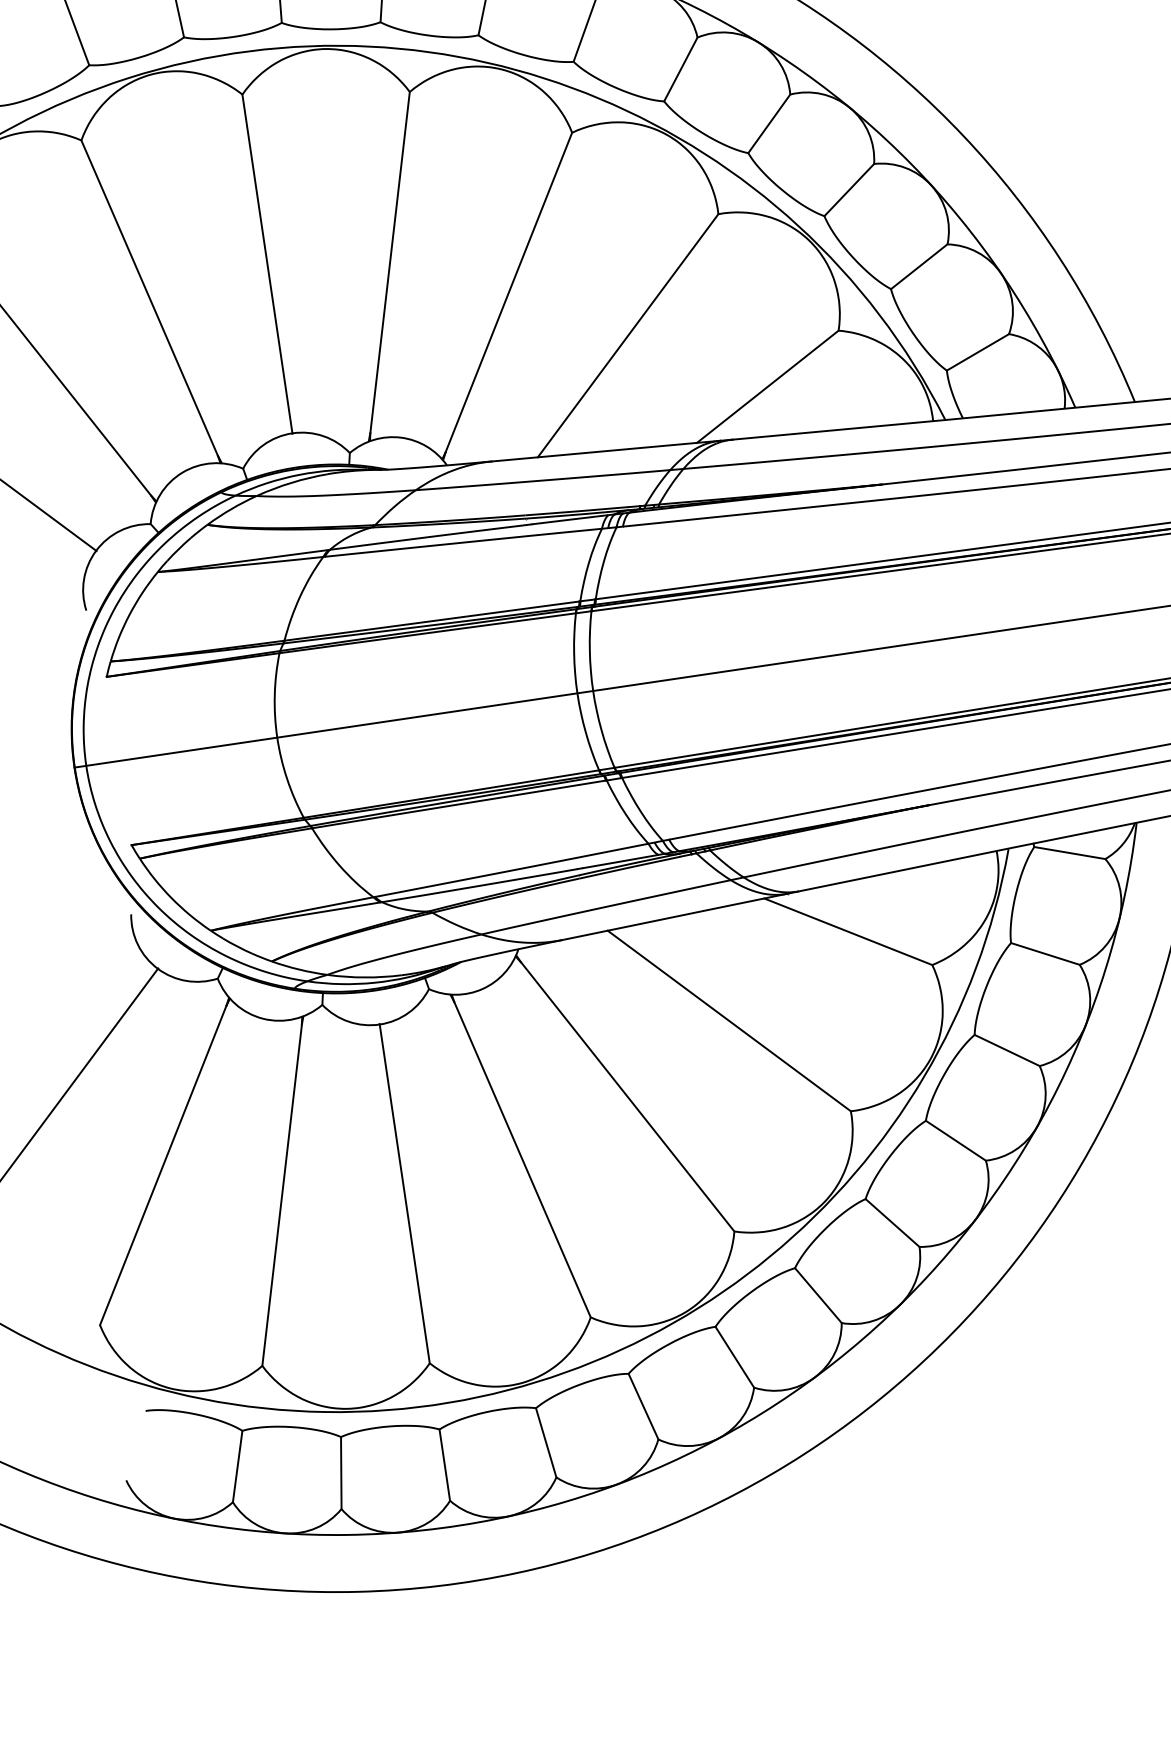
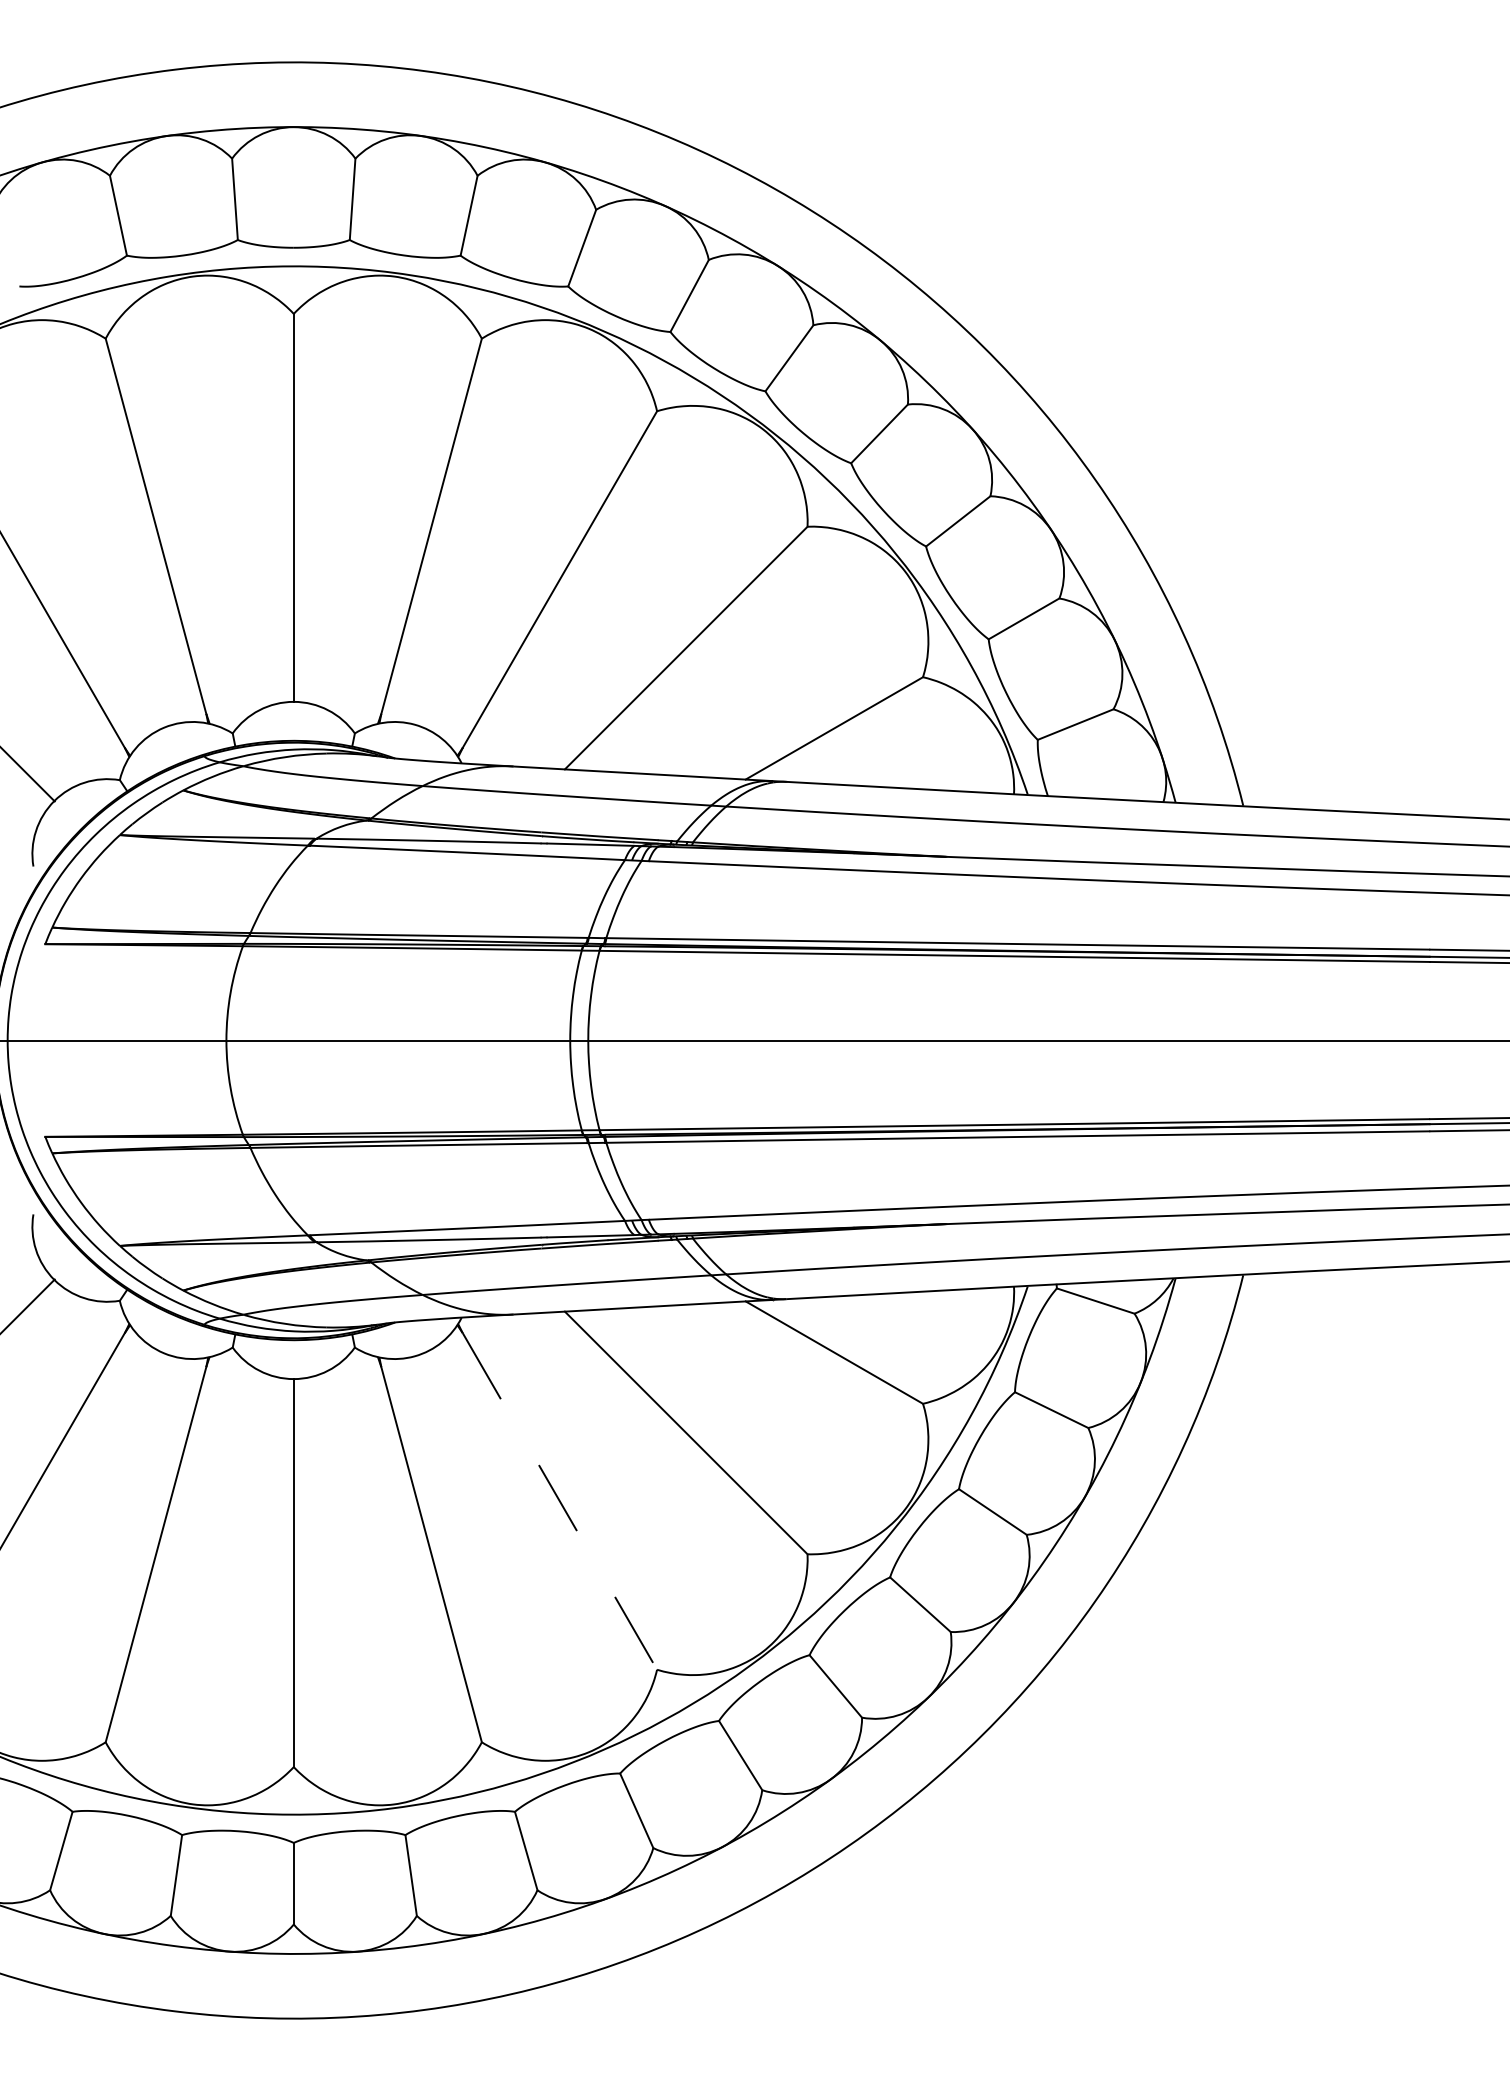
line: (628, 1097) -> (560, 1501), solid -> dashed

